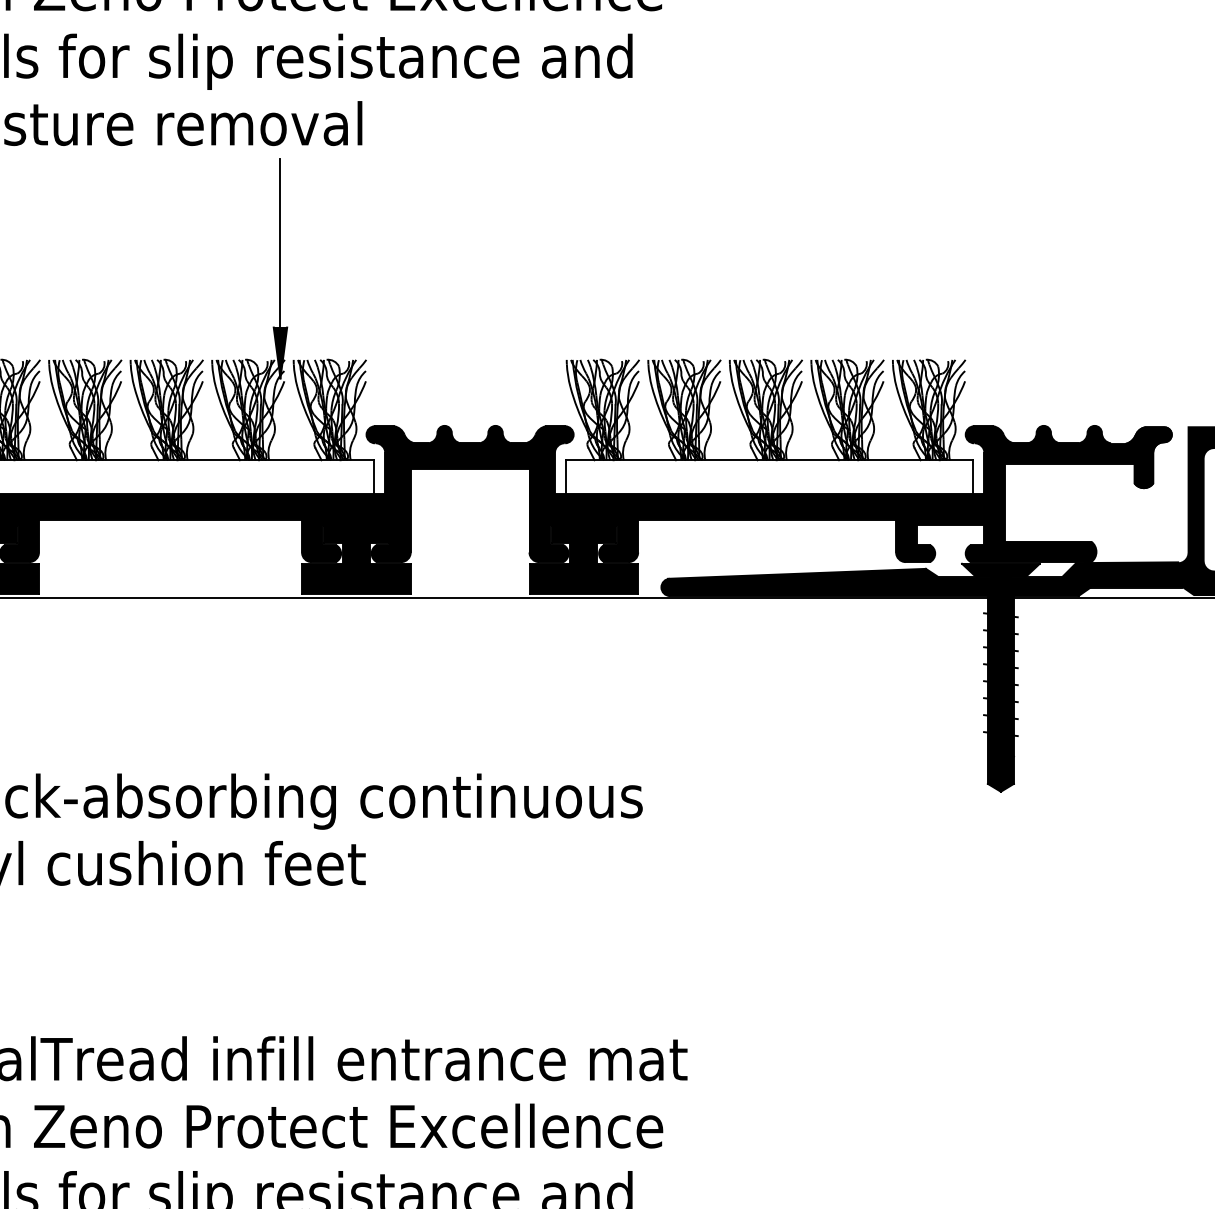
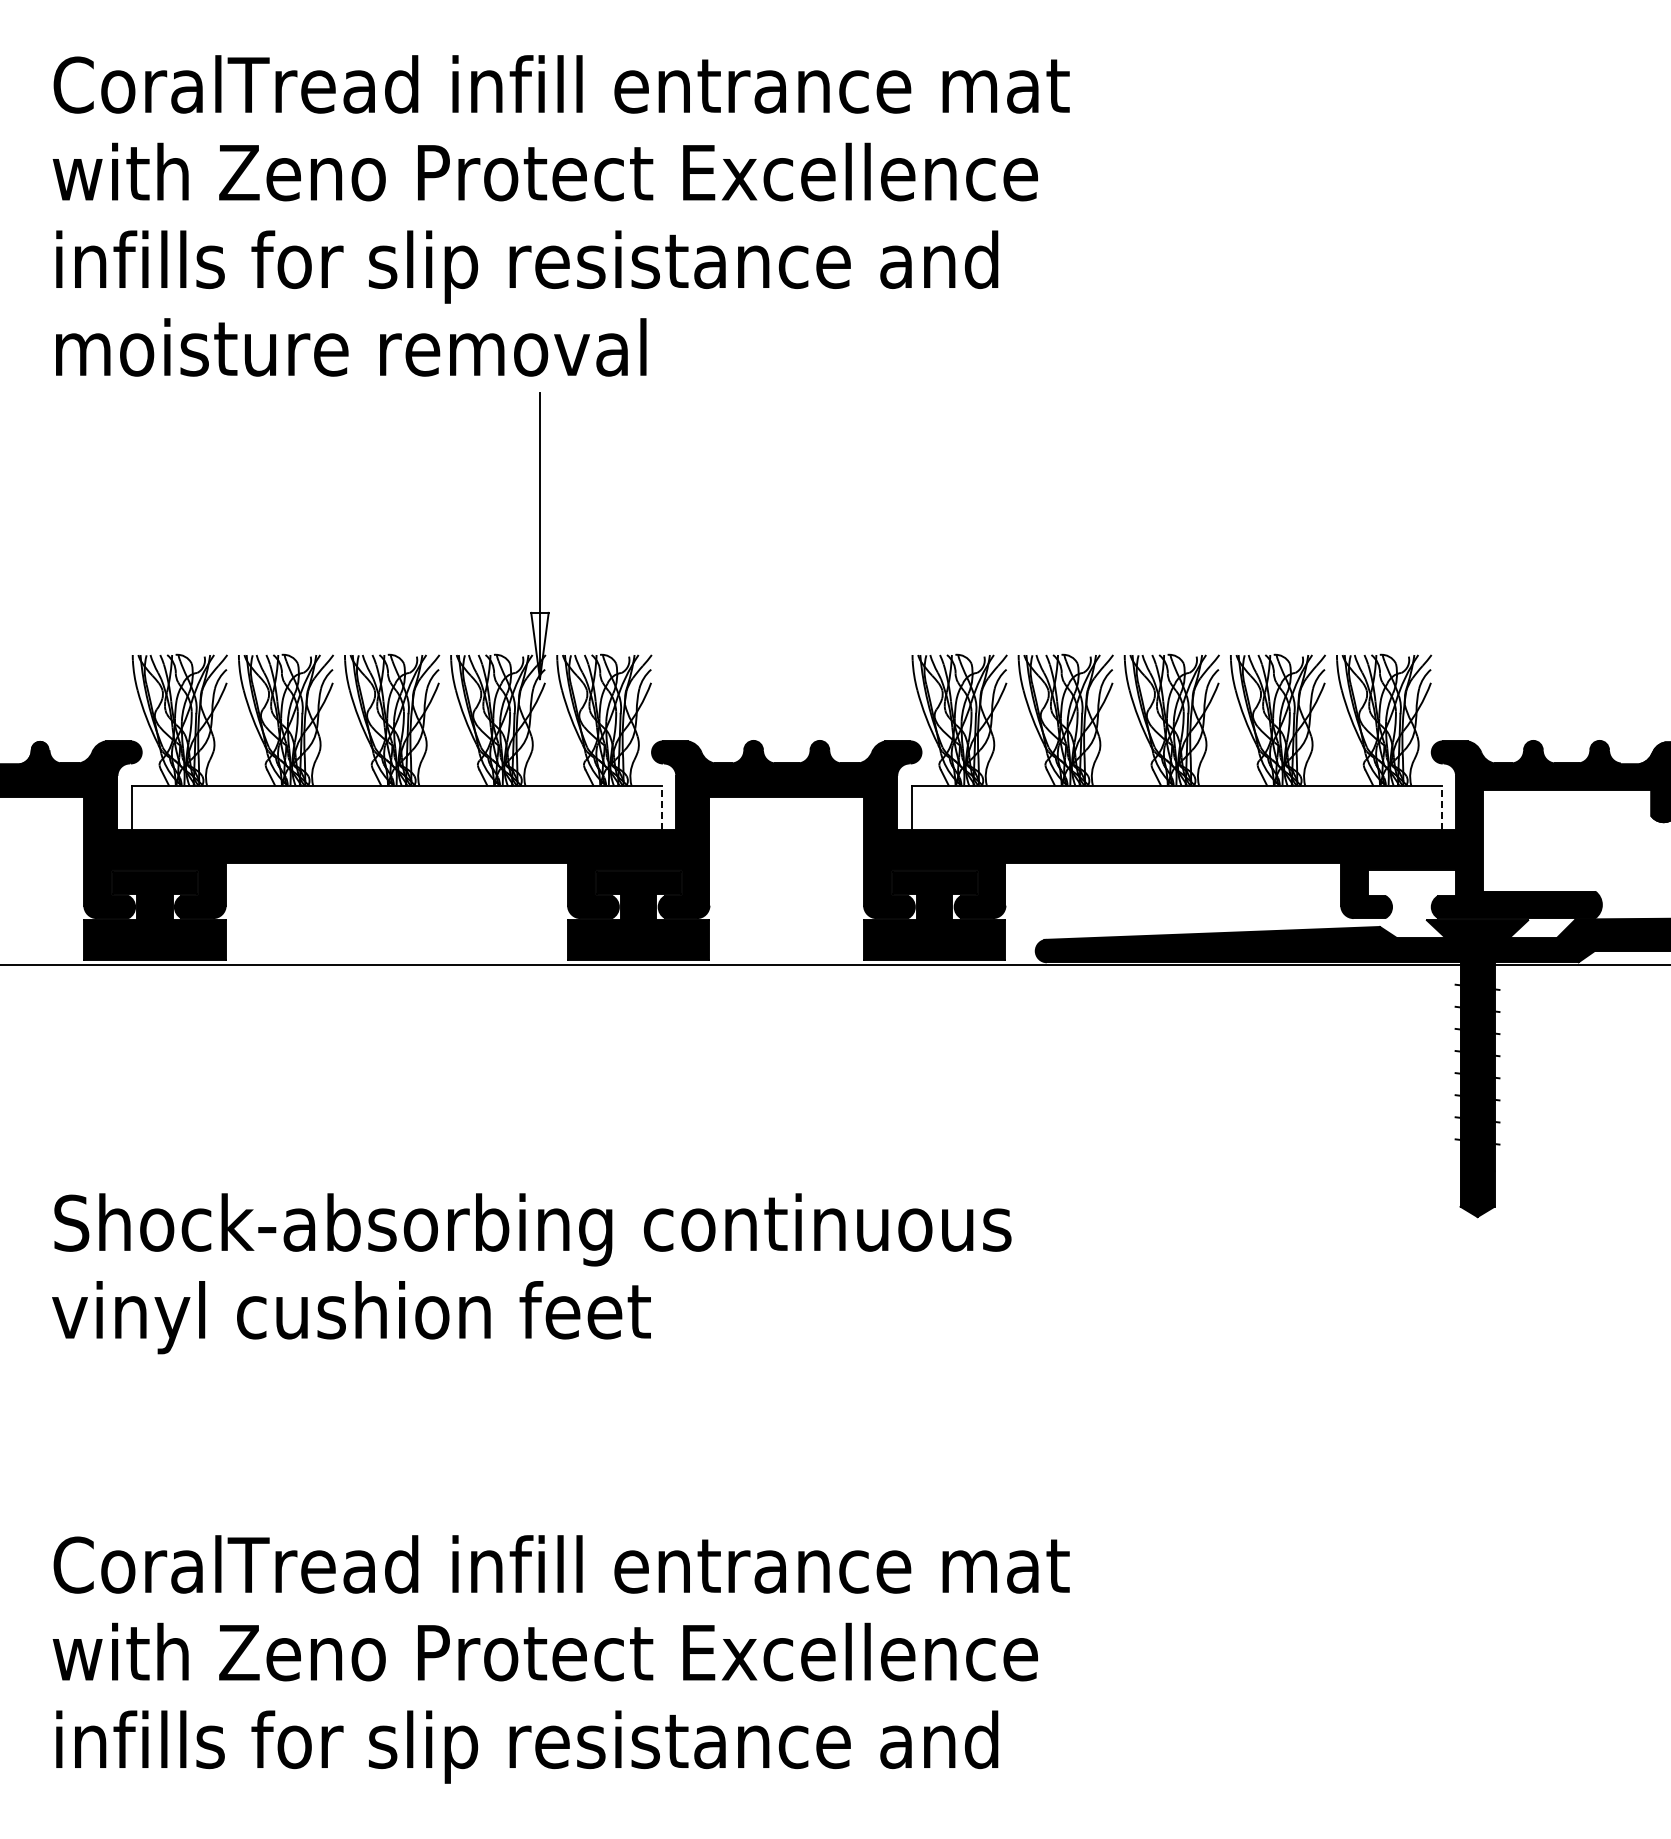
fill: (280, 352) -> (539, 645), removed
line: (373, 477) -> (661, 807), solid -> dashed
line: (973, 477) -> (1441, 807), solid -> dashed

